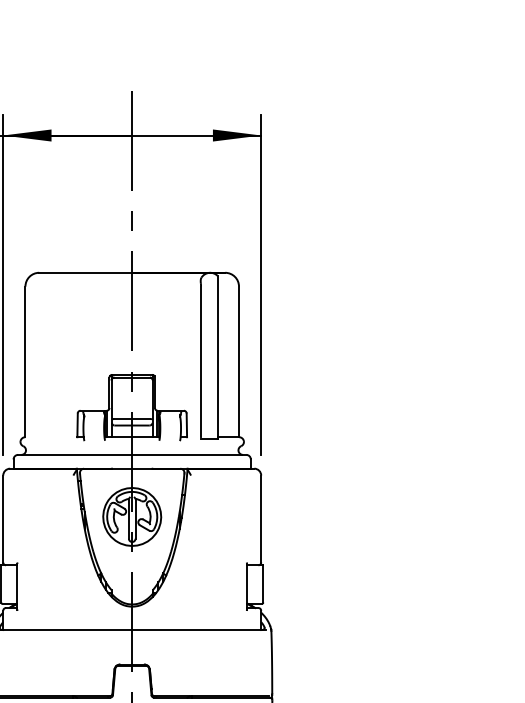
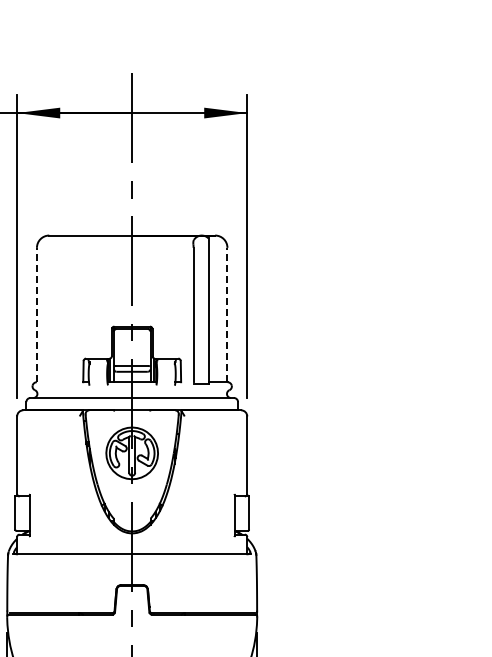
line: (24, 361) -> (36, 314), solid -> dashed
line: (239, 361) -> (227, 314), solid -> dashed

